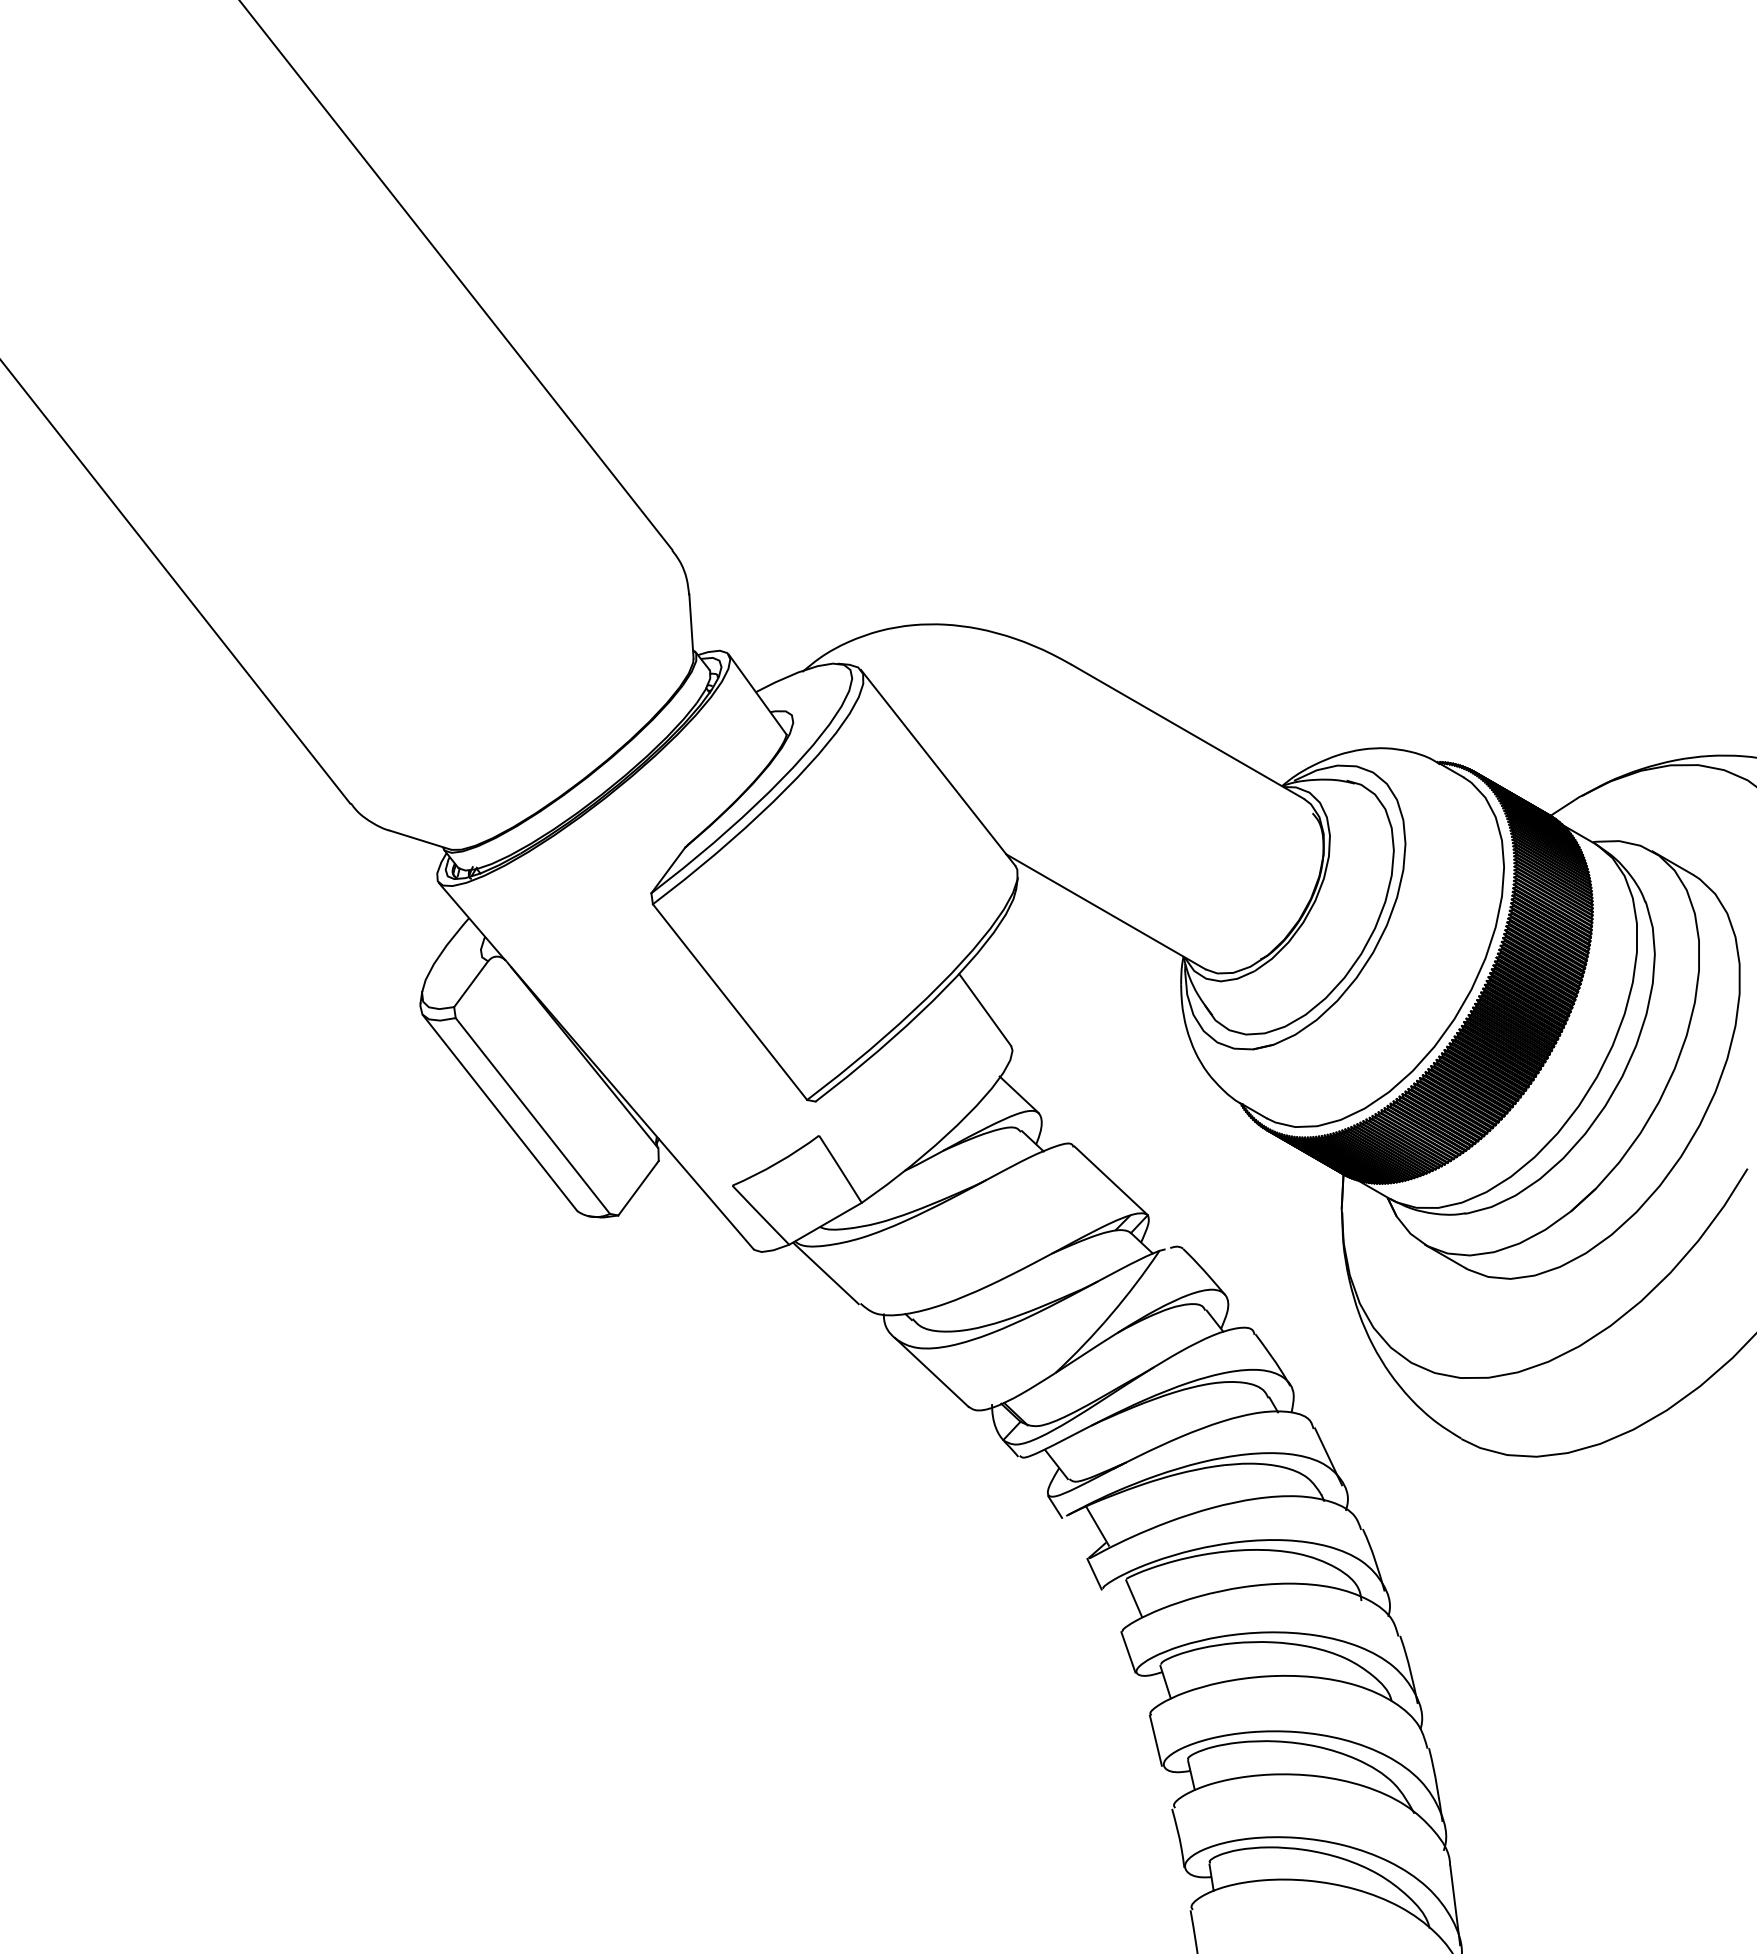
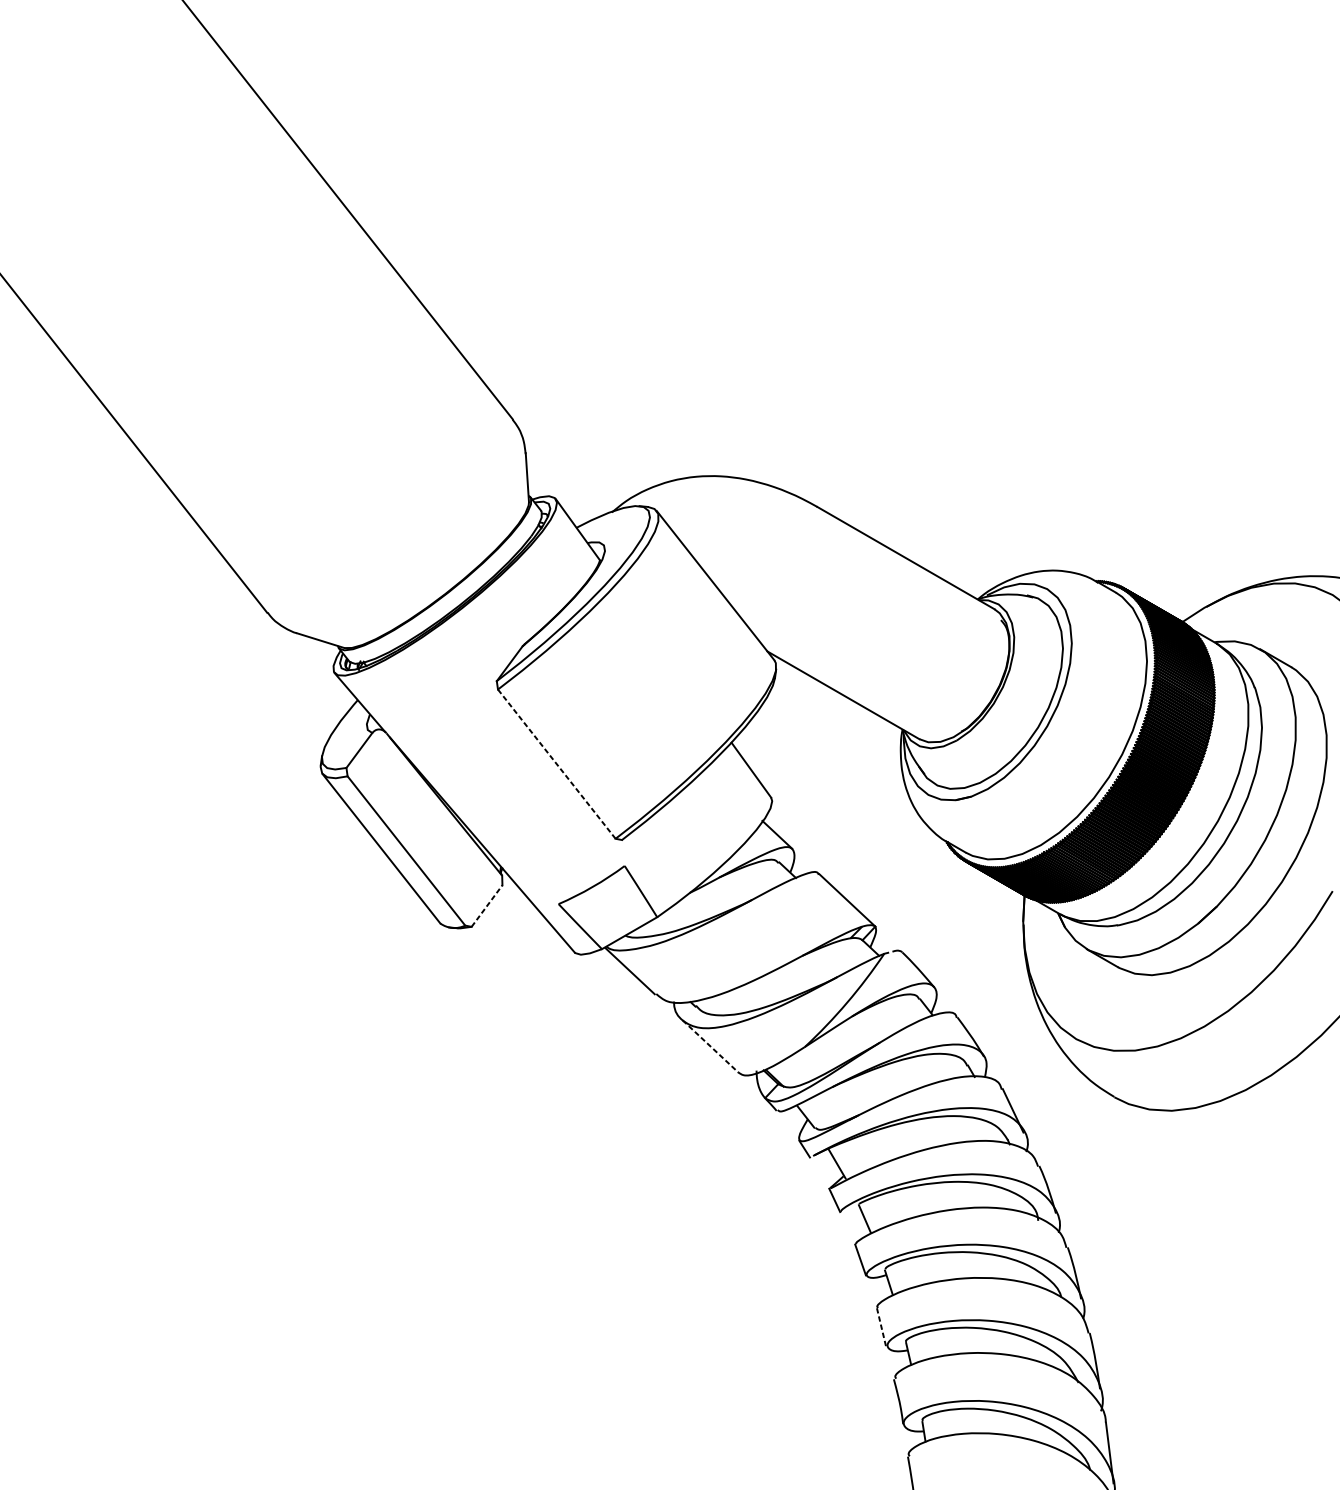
line: (730, 1002) -> (557, 764), solid -> dashed
line: (638, 1188) -> (487, 906), solid -> dashed
line: (932, 1372) -> (711, 1046), solid -> dashed
line: (1155, 1740) -> (881, 1327), solid -> dashed

